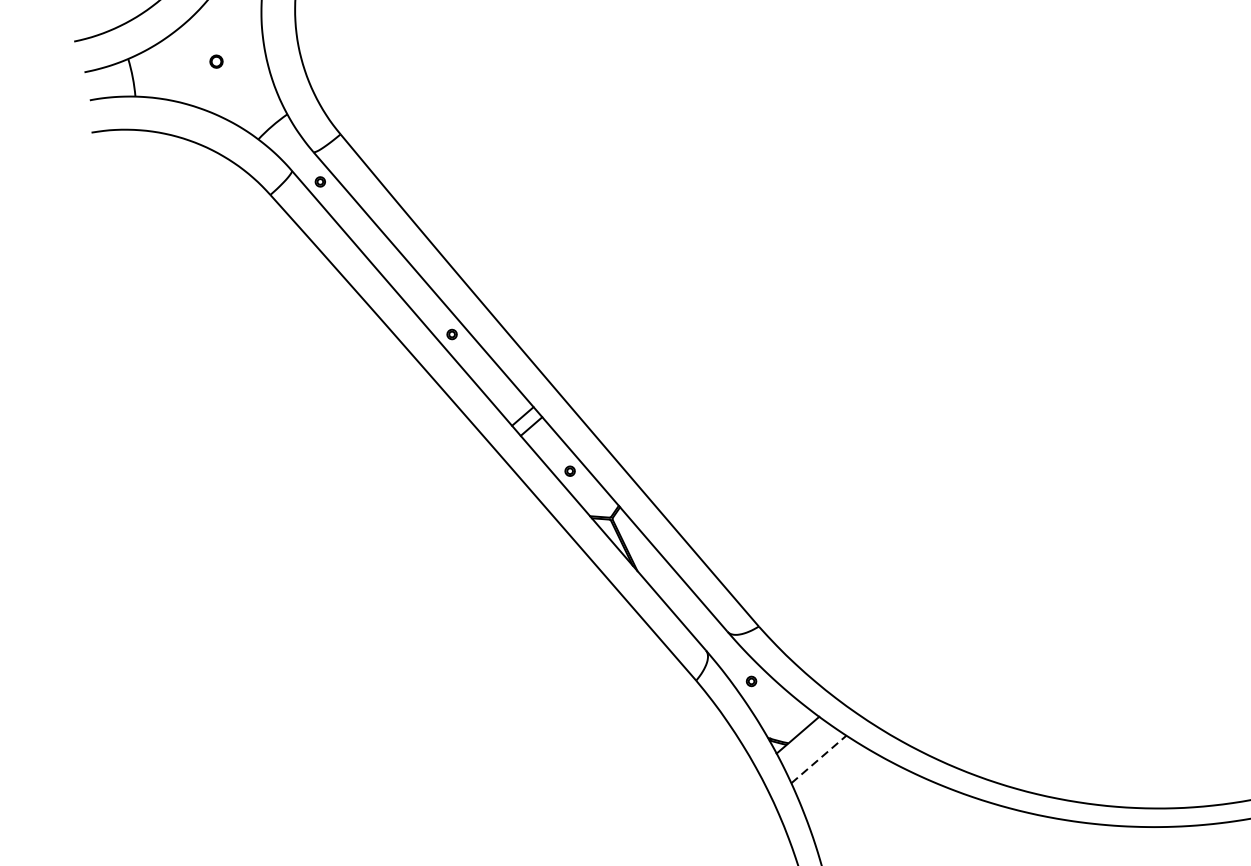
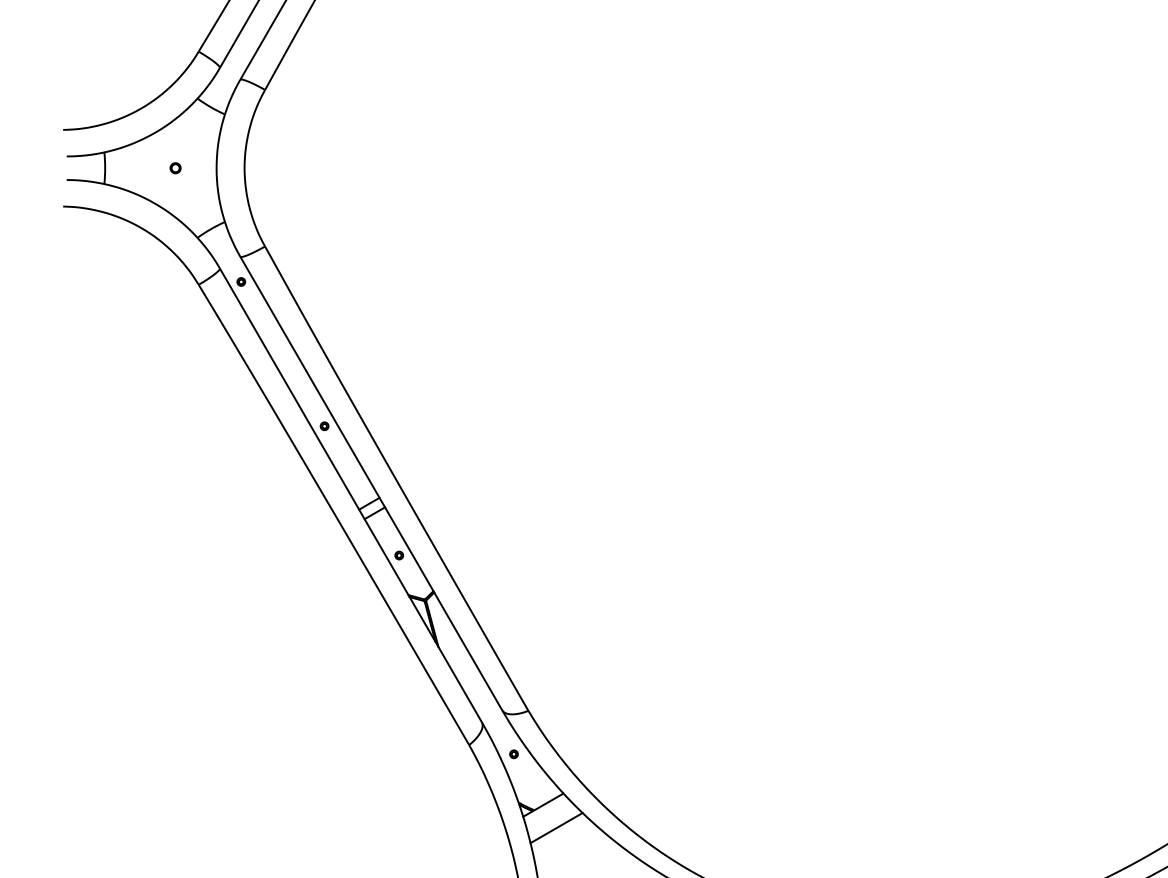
line: (819, 758) -> (557, 827), dashed -> solid

